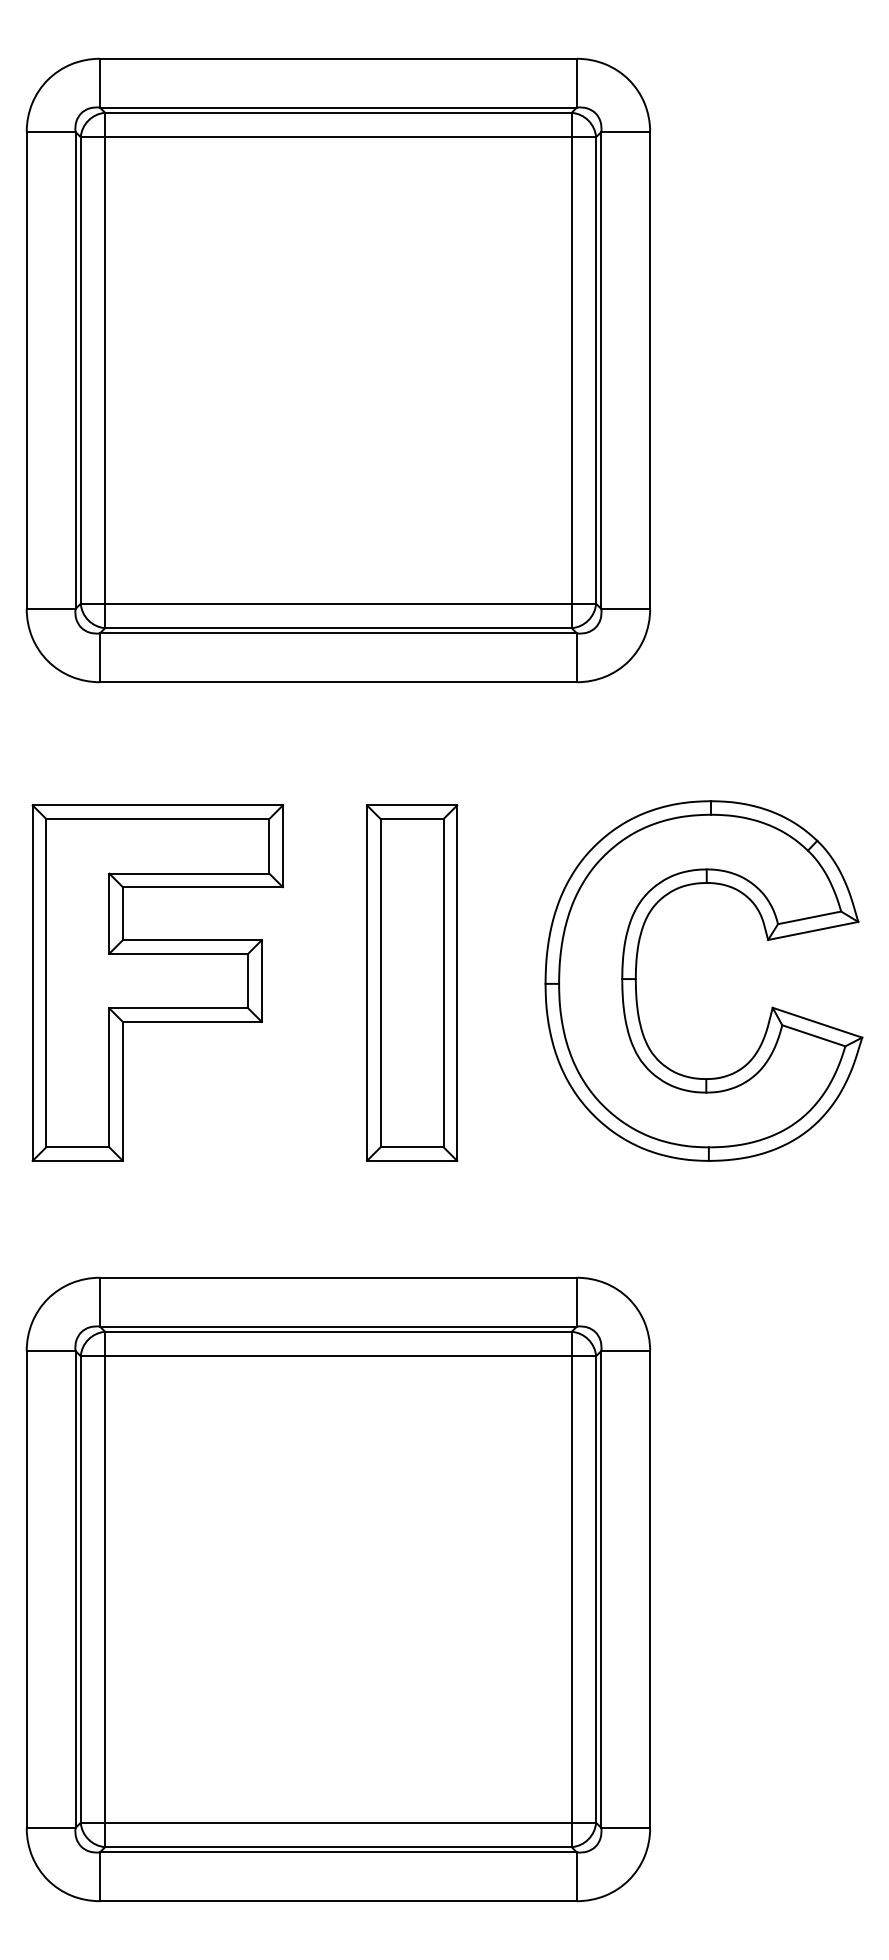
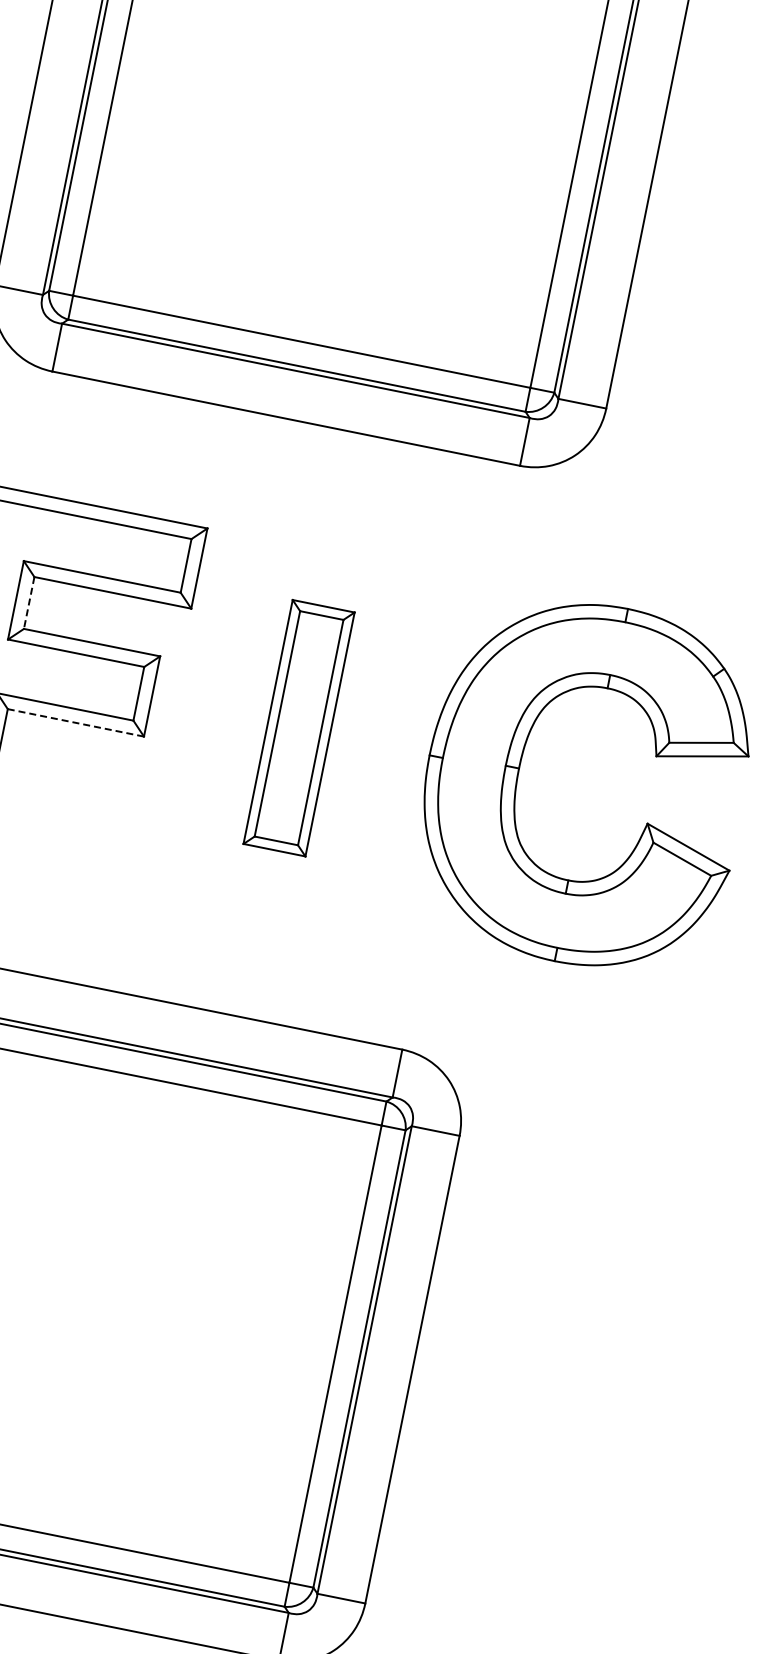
line: (122, 914) -> (28, 603), solid -> dashed
part: (412, 982) -> (299, 727), size x0.7
line: (191, 1021) -> (75, 722), solid -> dashed

